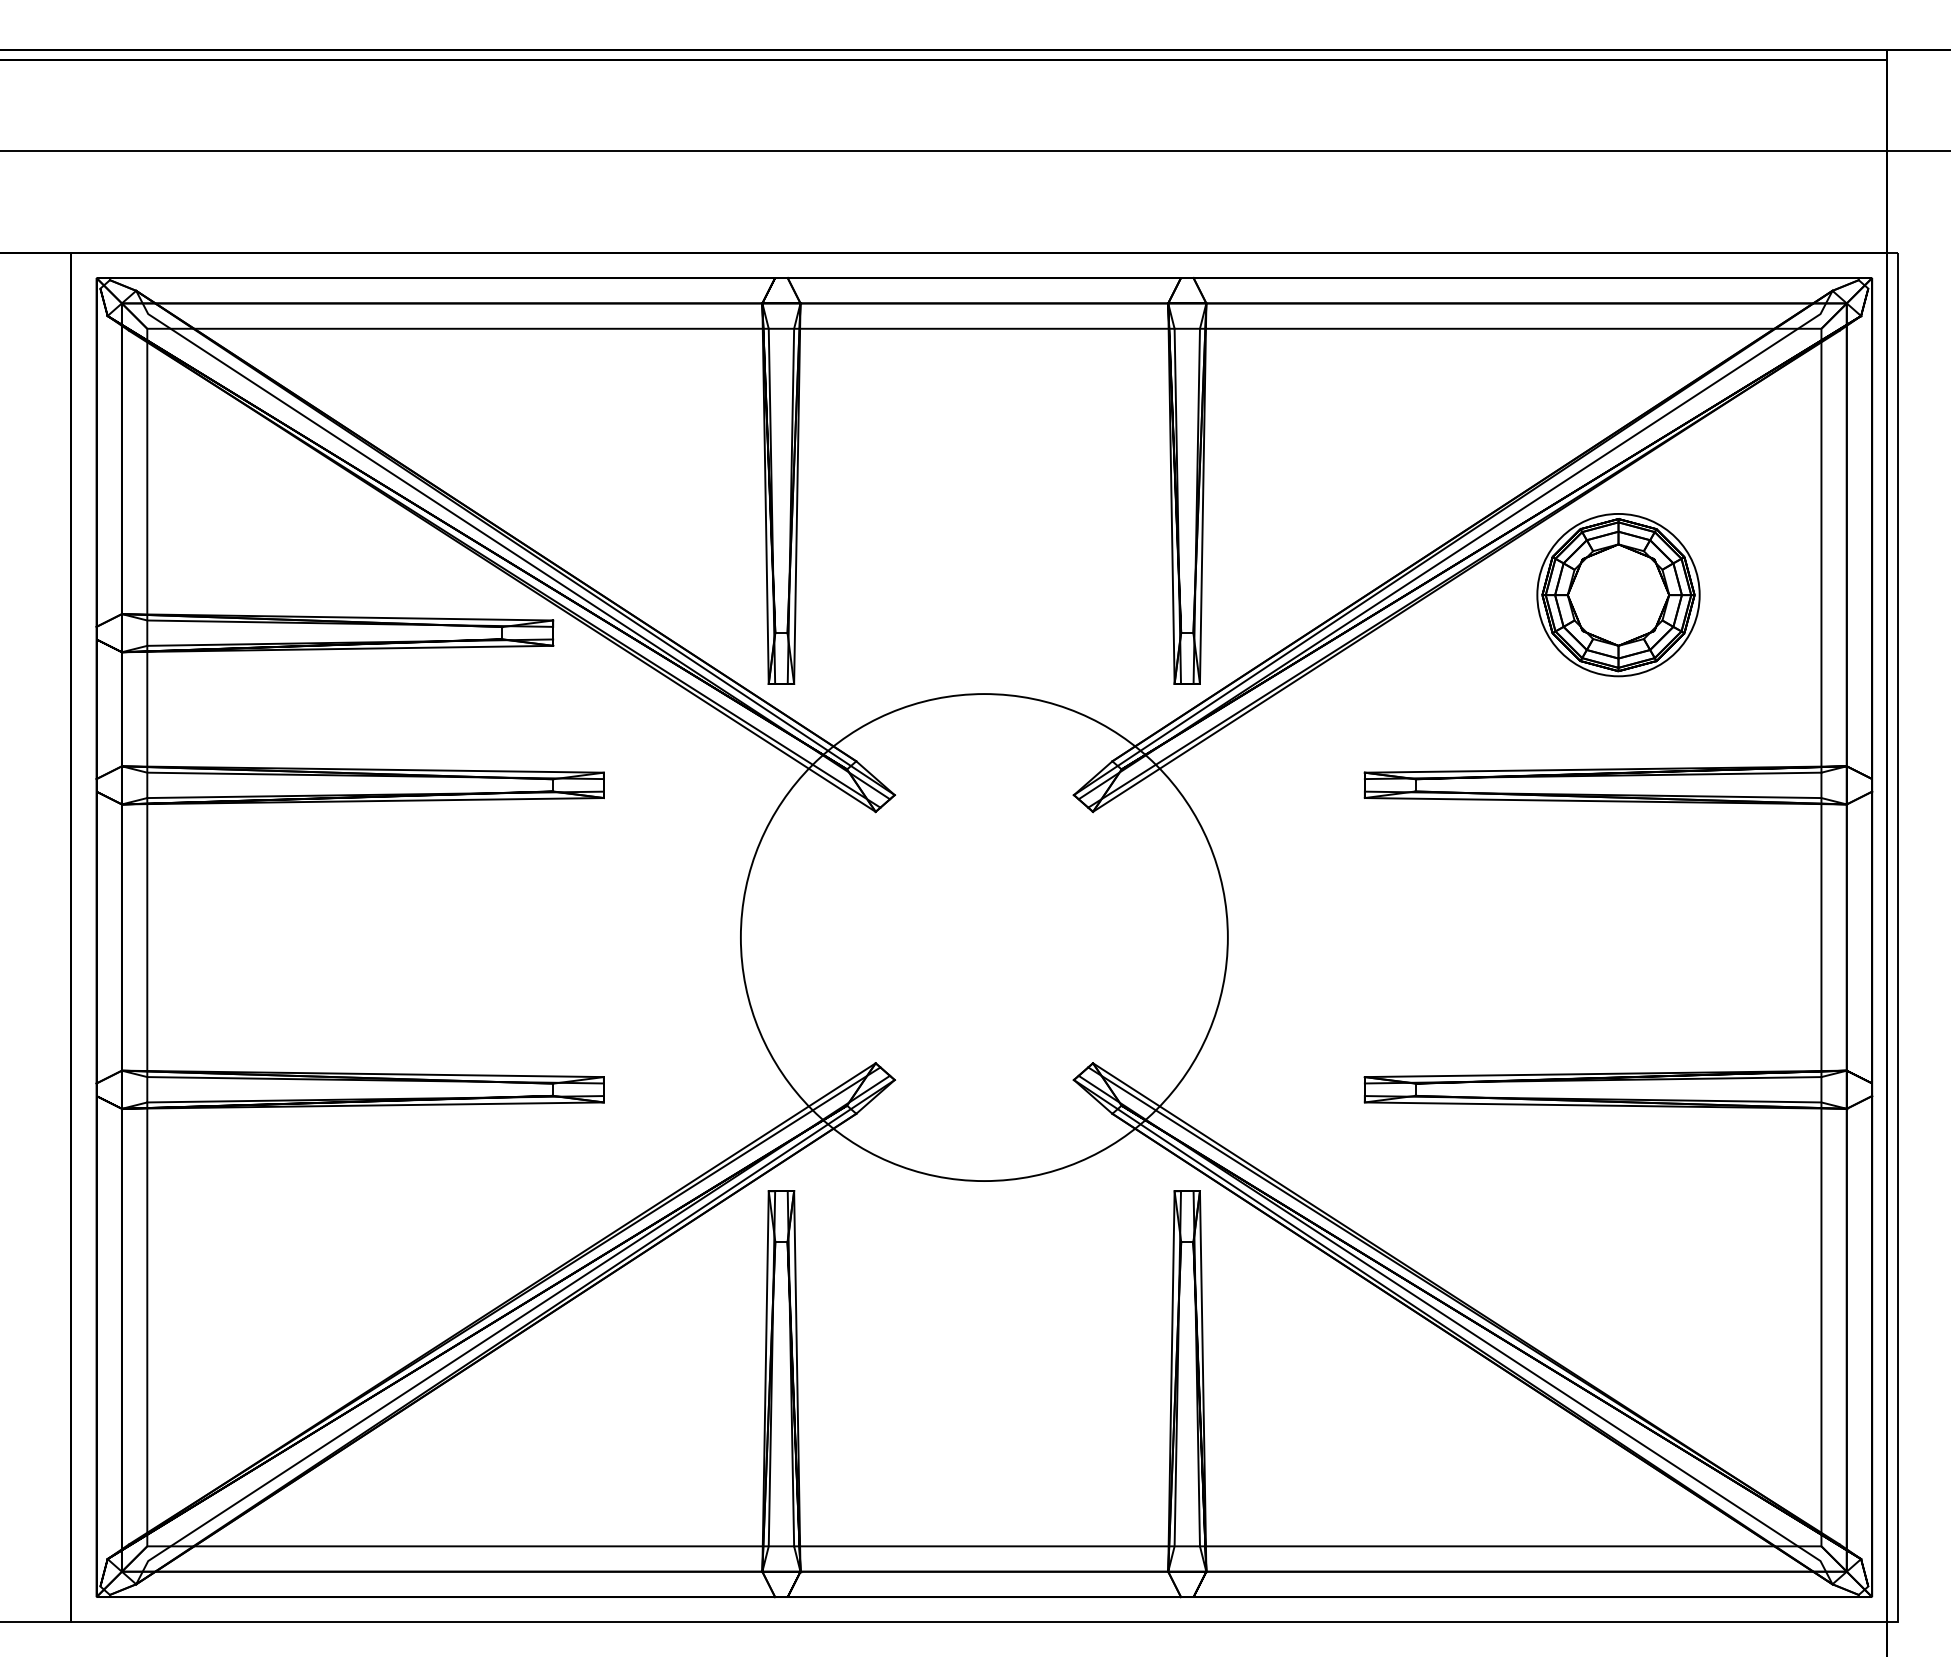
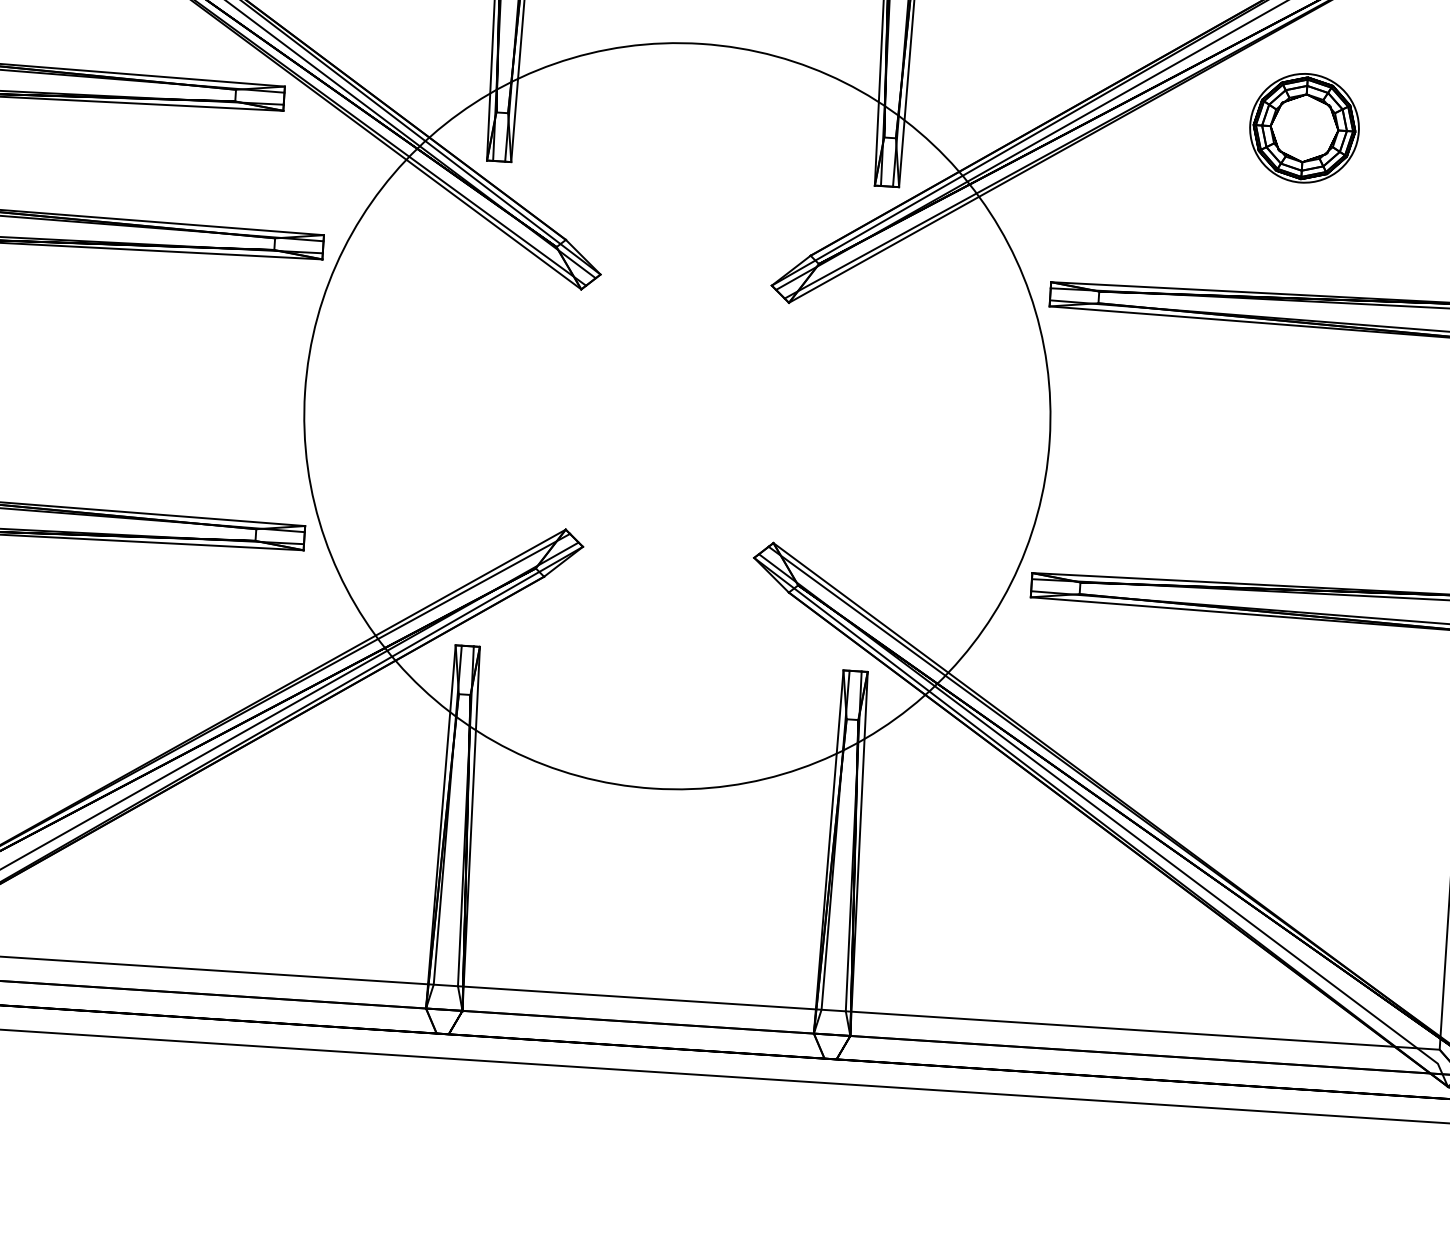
part: (1618, 595) -> (1304, 128), size x0.7
circle: (983, 937) -> (676, 416), size x1.6

